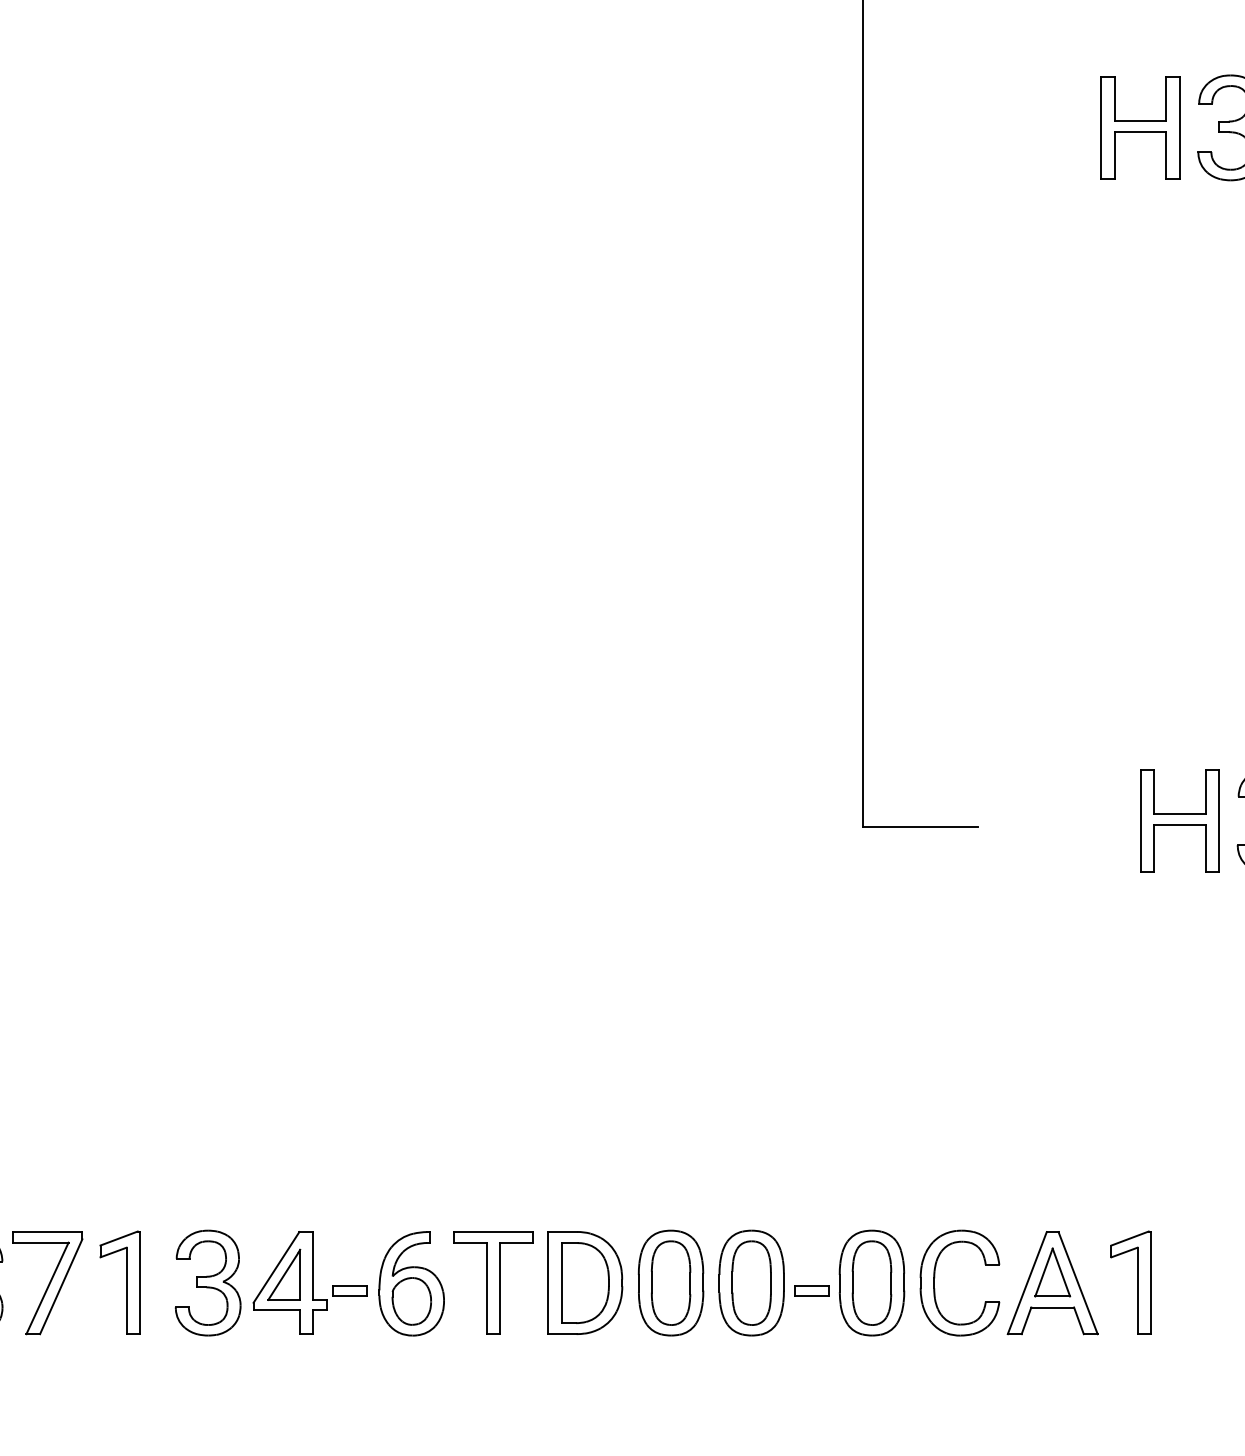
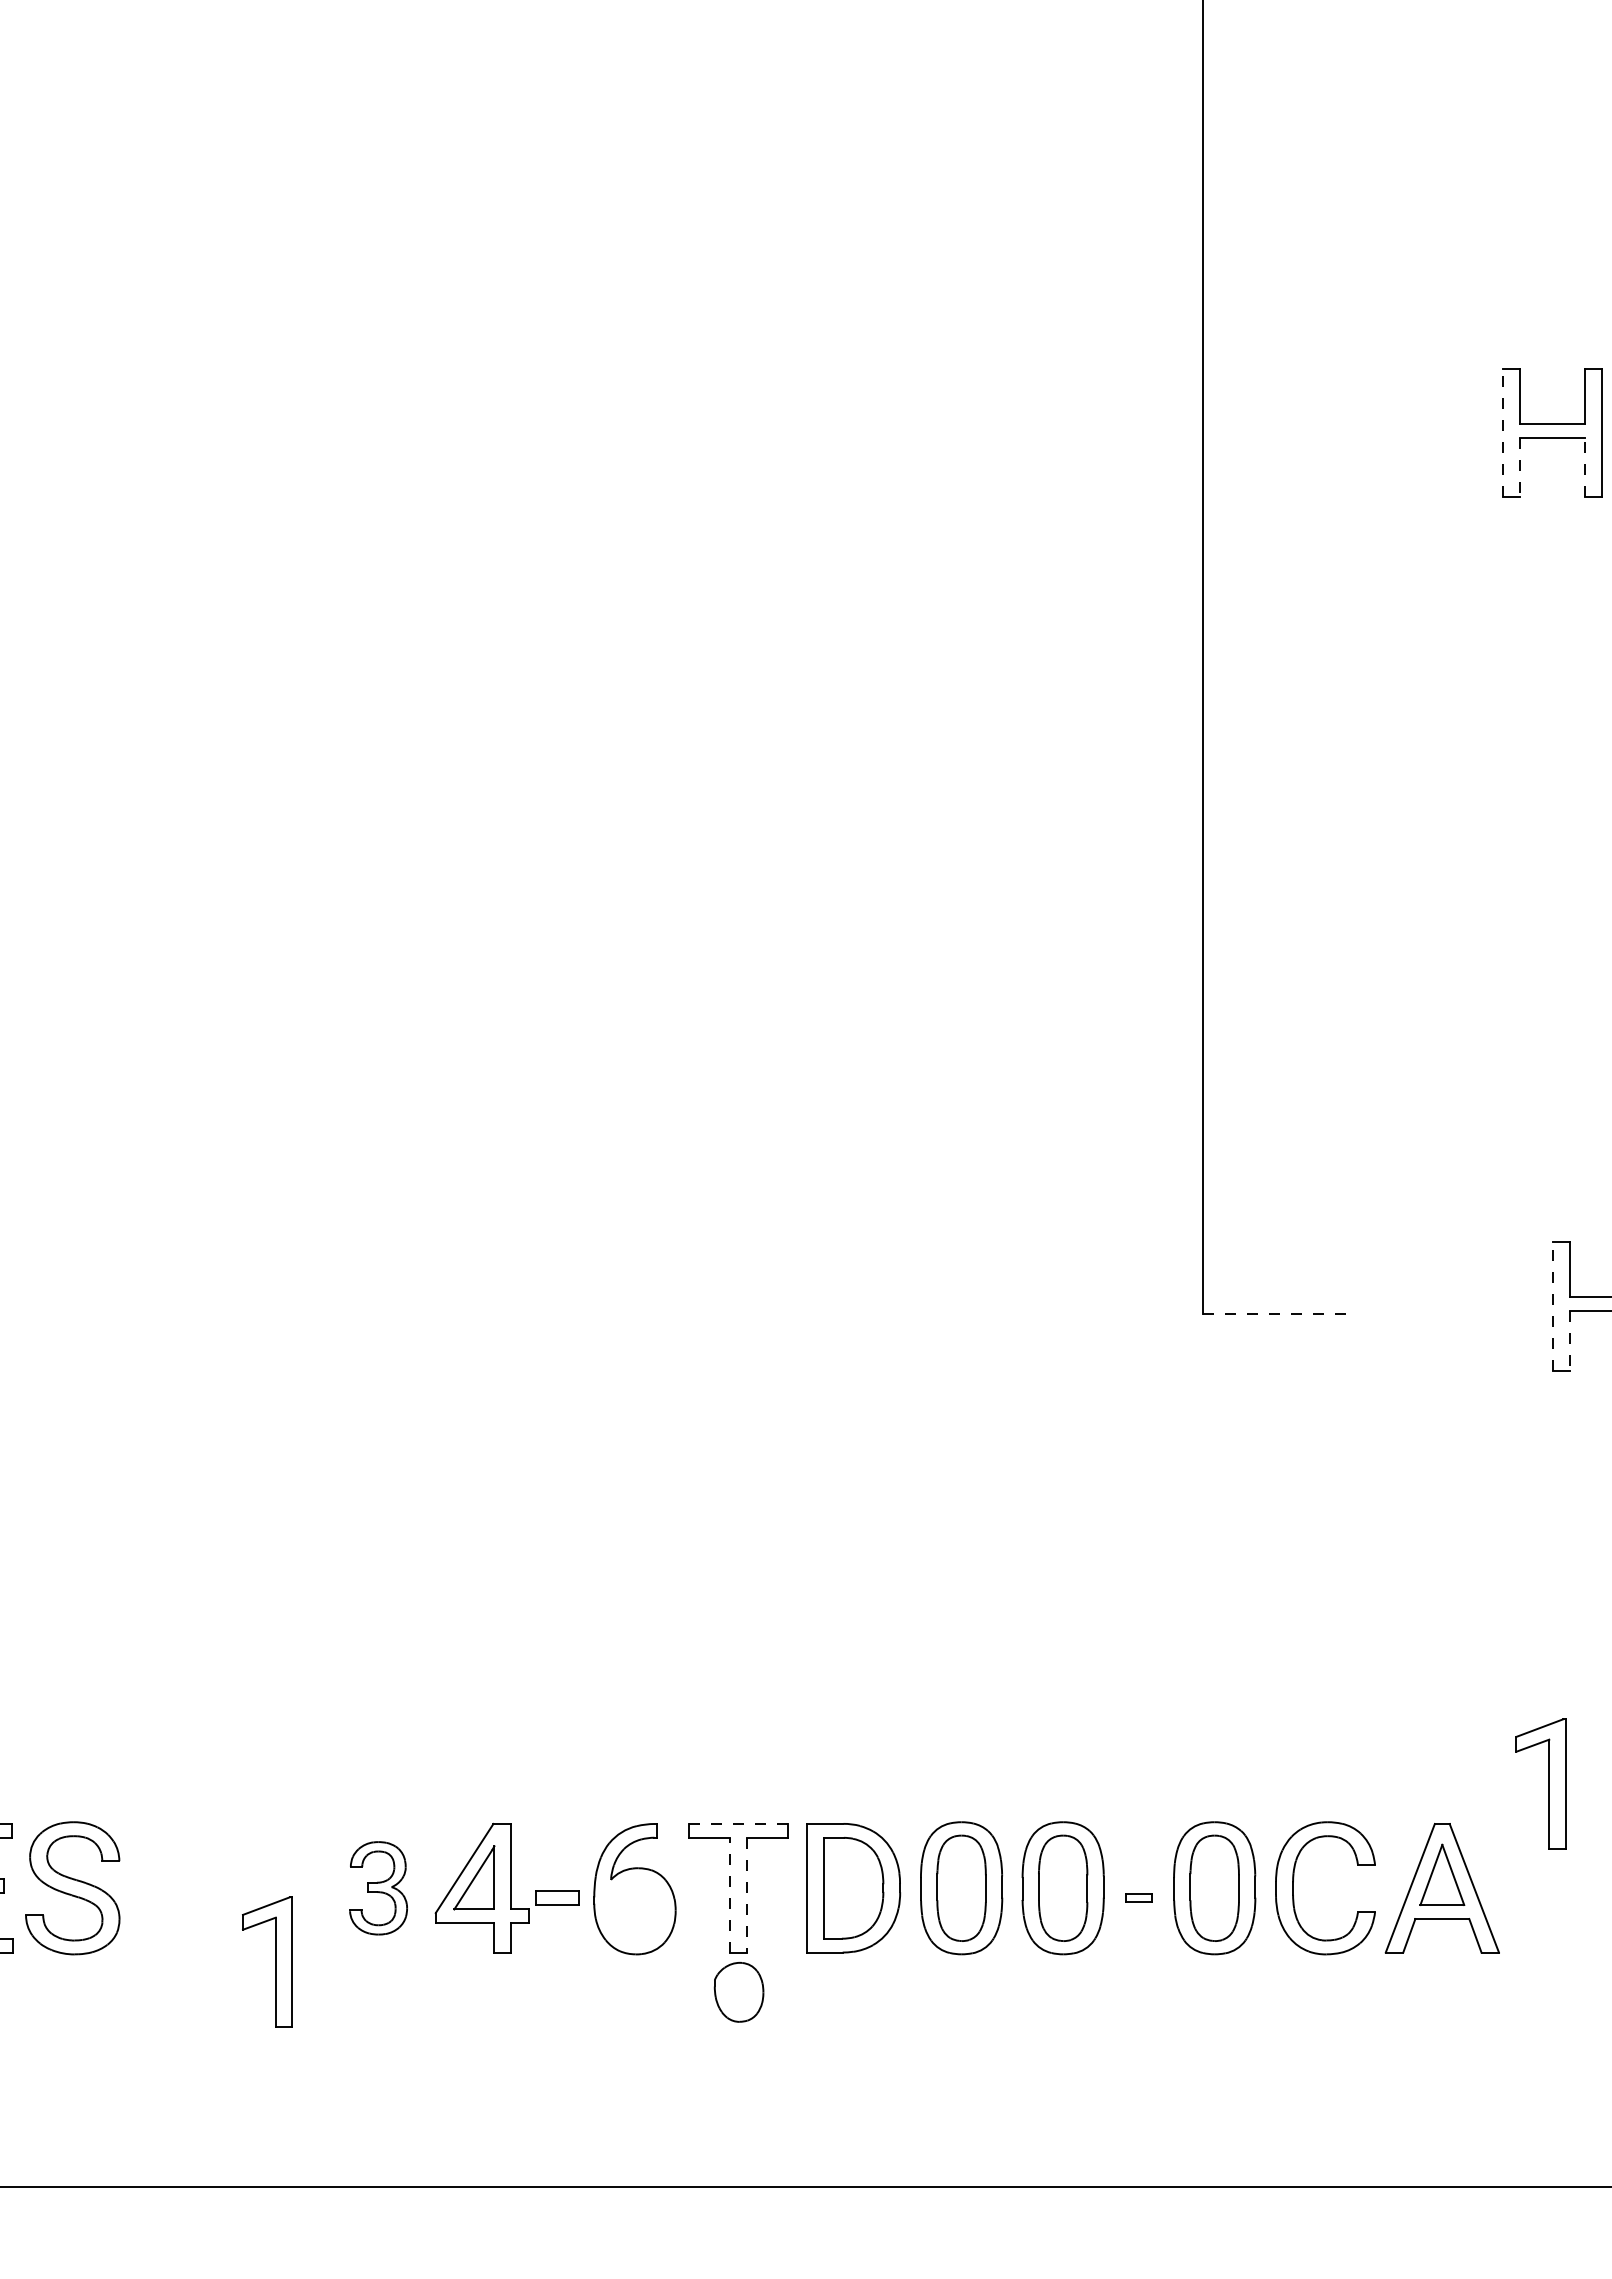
line: (1101, 127) -> (1503, 432), solid -> dashed
line: (1114, 155) -> (1520, 467), solid -> dashed
line: (1166, 155) -> (1585, 467), solid -> dashed
line: (1140, 820) -> (1553, 1305), solid -> dashed
line: (920, 826) -> (1275, 1313), solid -> dashed
line: (1154, 848) -> (1570, 1340), solid -> dashed
line: (493, 1231) -> (738, 1823), solid -> dashed
part: (126, 1282) -> (275, 1961), moved
part: (1136, 1282) -> (1548, 1783), moved
part: (47, 1283) -> (176, 1888), removed
part: (208, 1283) -> (378, 1888), size x0.7
line: (486, 1288) -> (729, 1894), solid -> dashed
line: (500, 1288) -> (746, 1895), solid -> dashed
part: (811, 1290) -> (1138, 1897), size x0.6
part: (411, 1301) -> (738, 1992), moved

